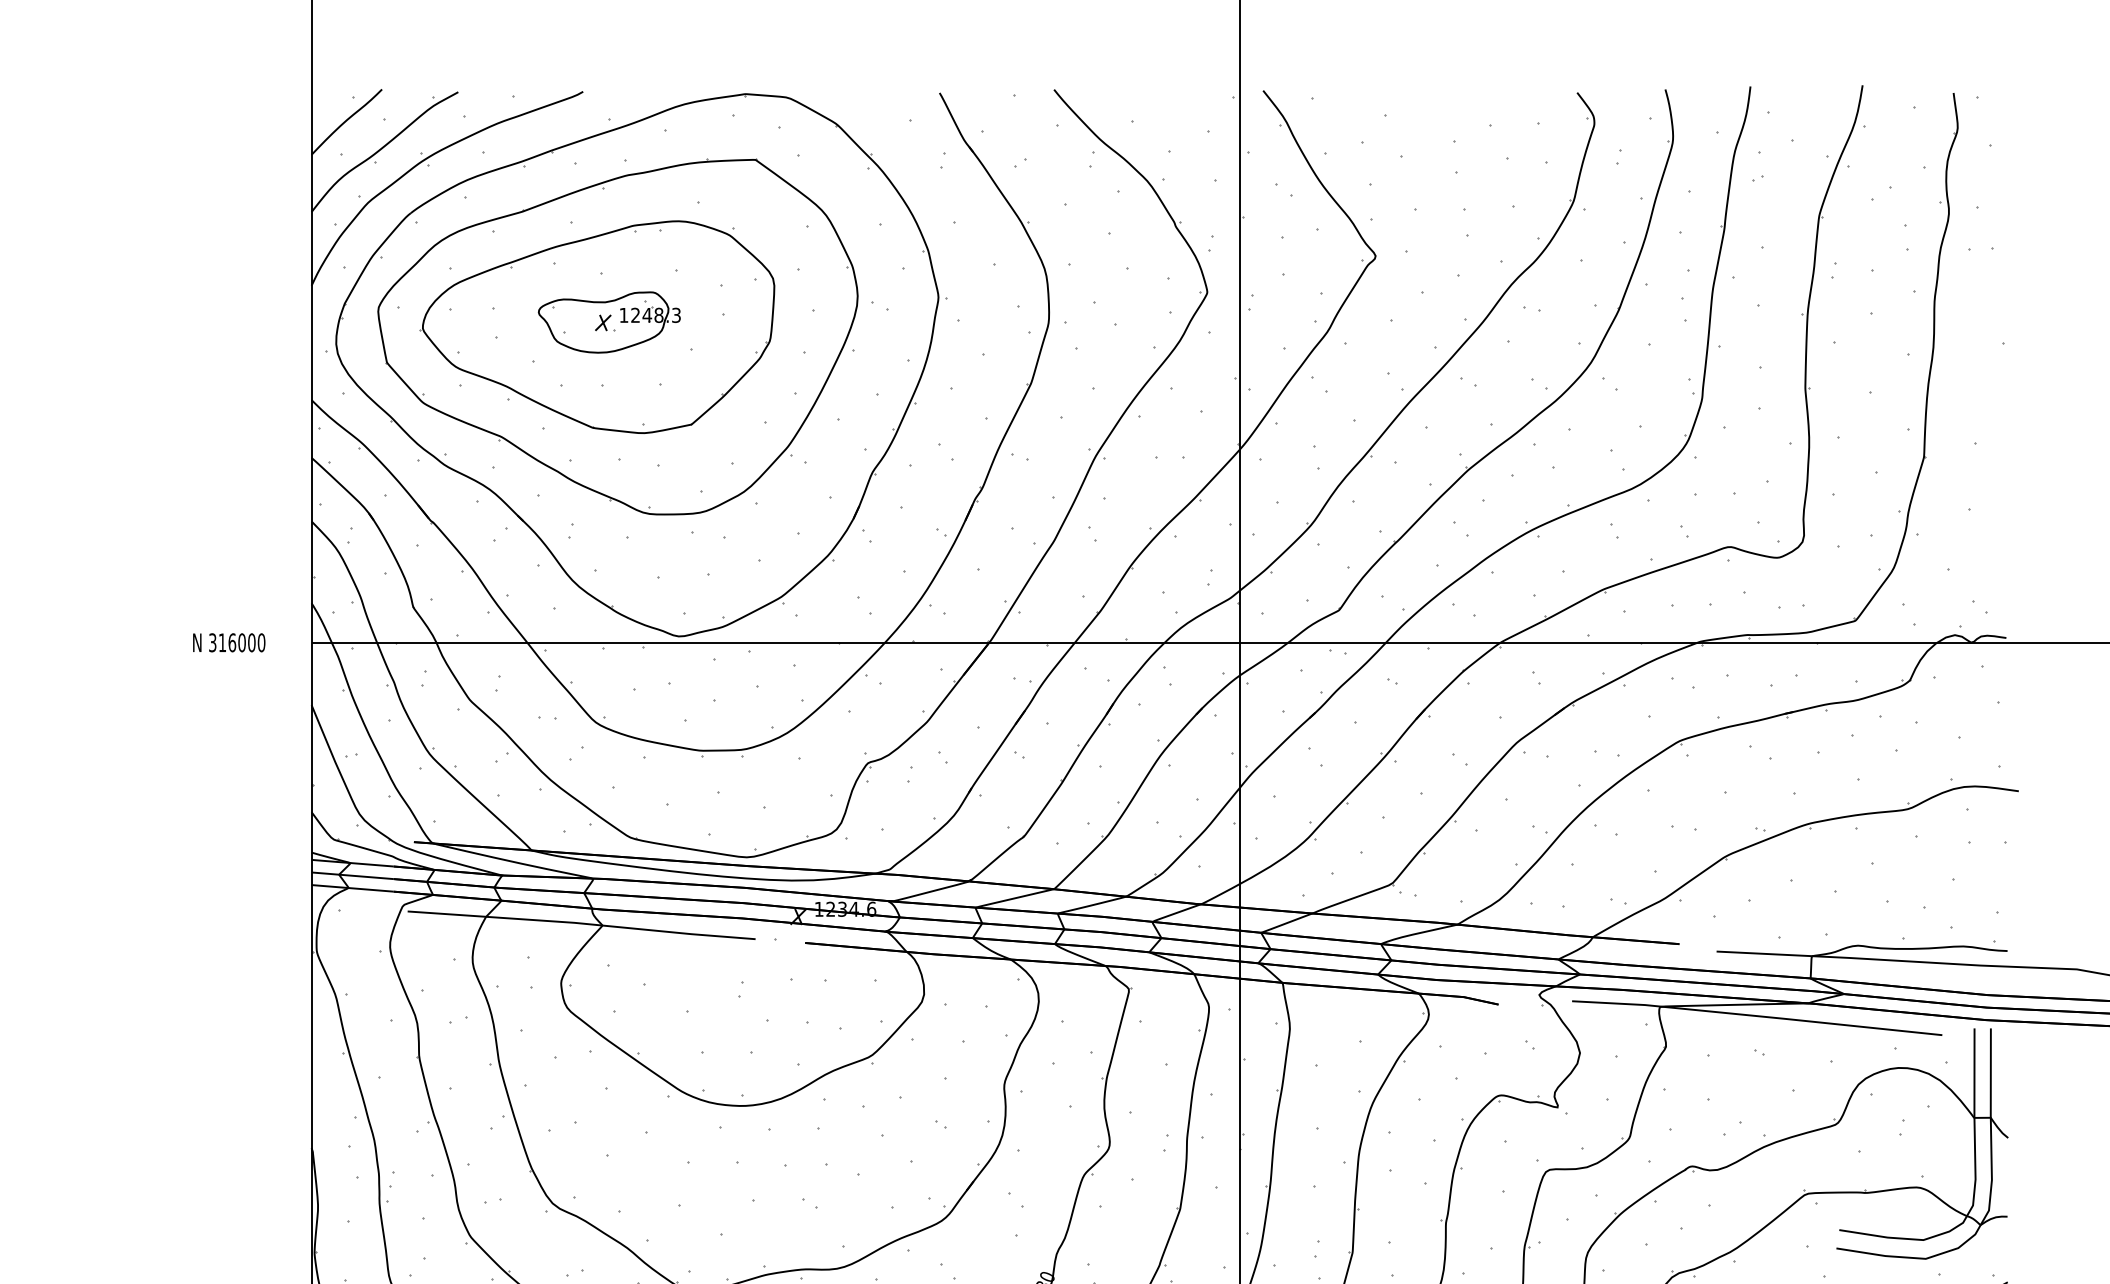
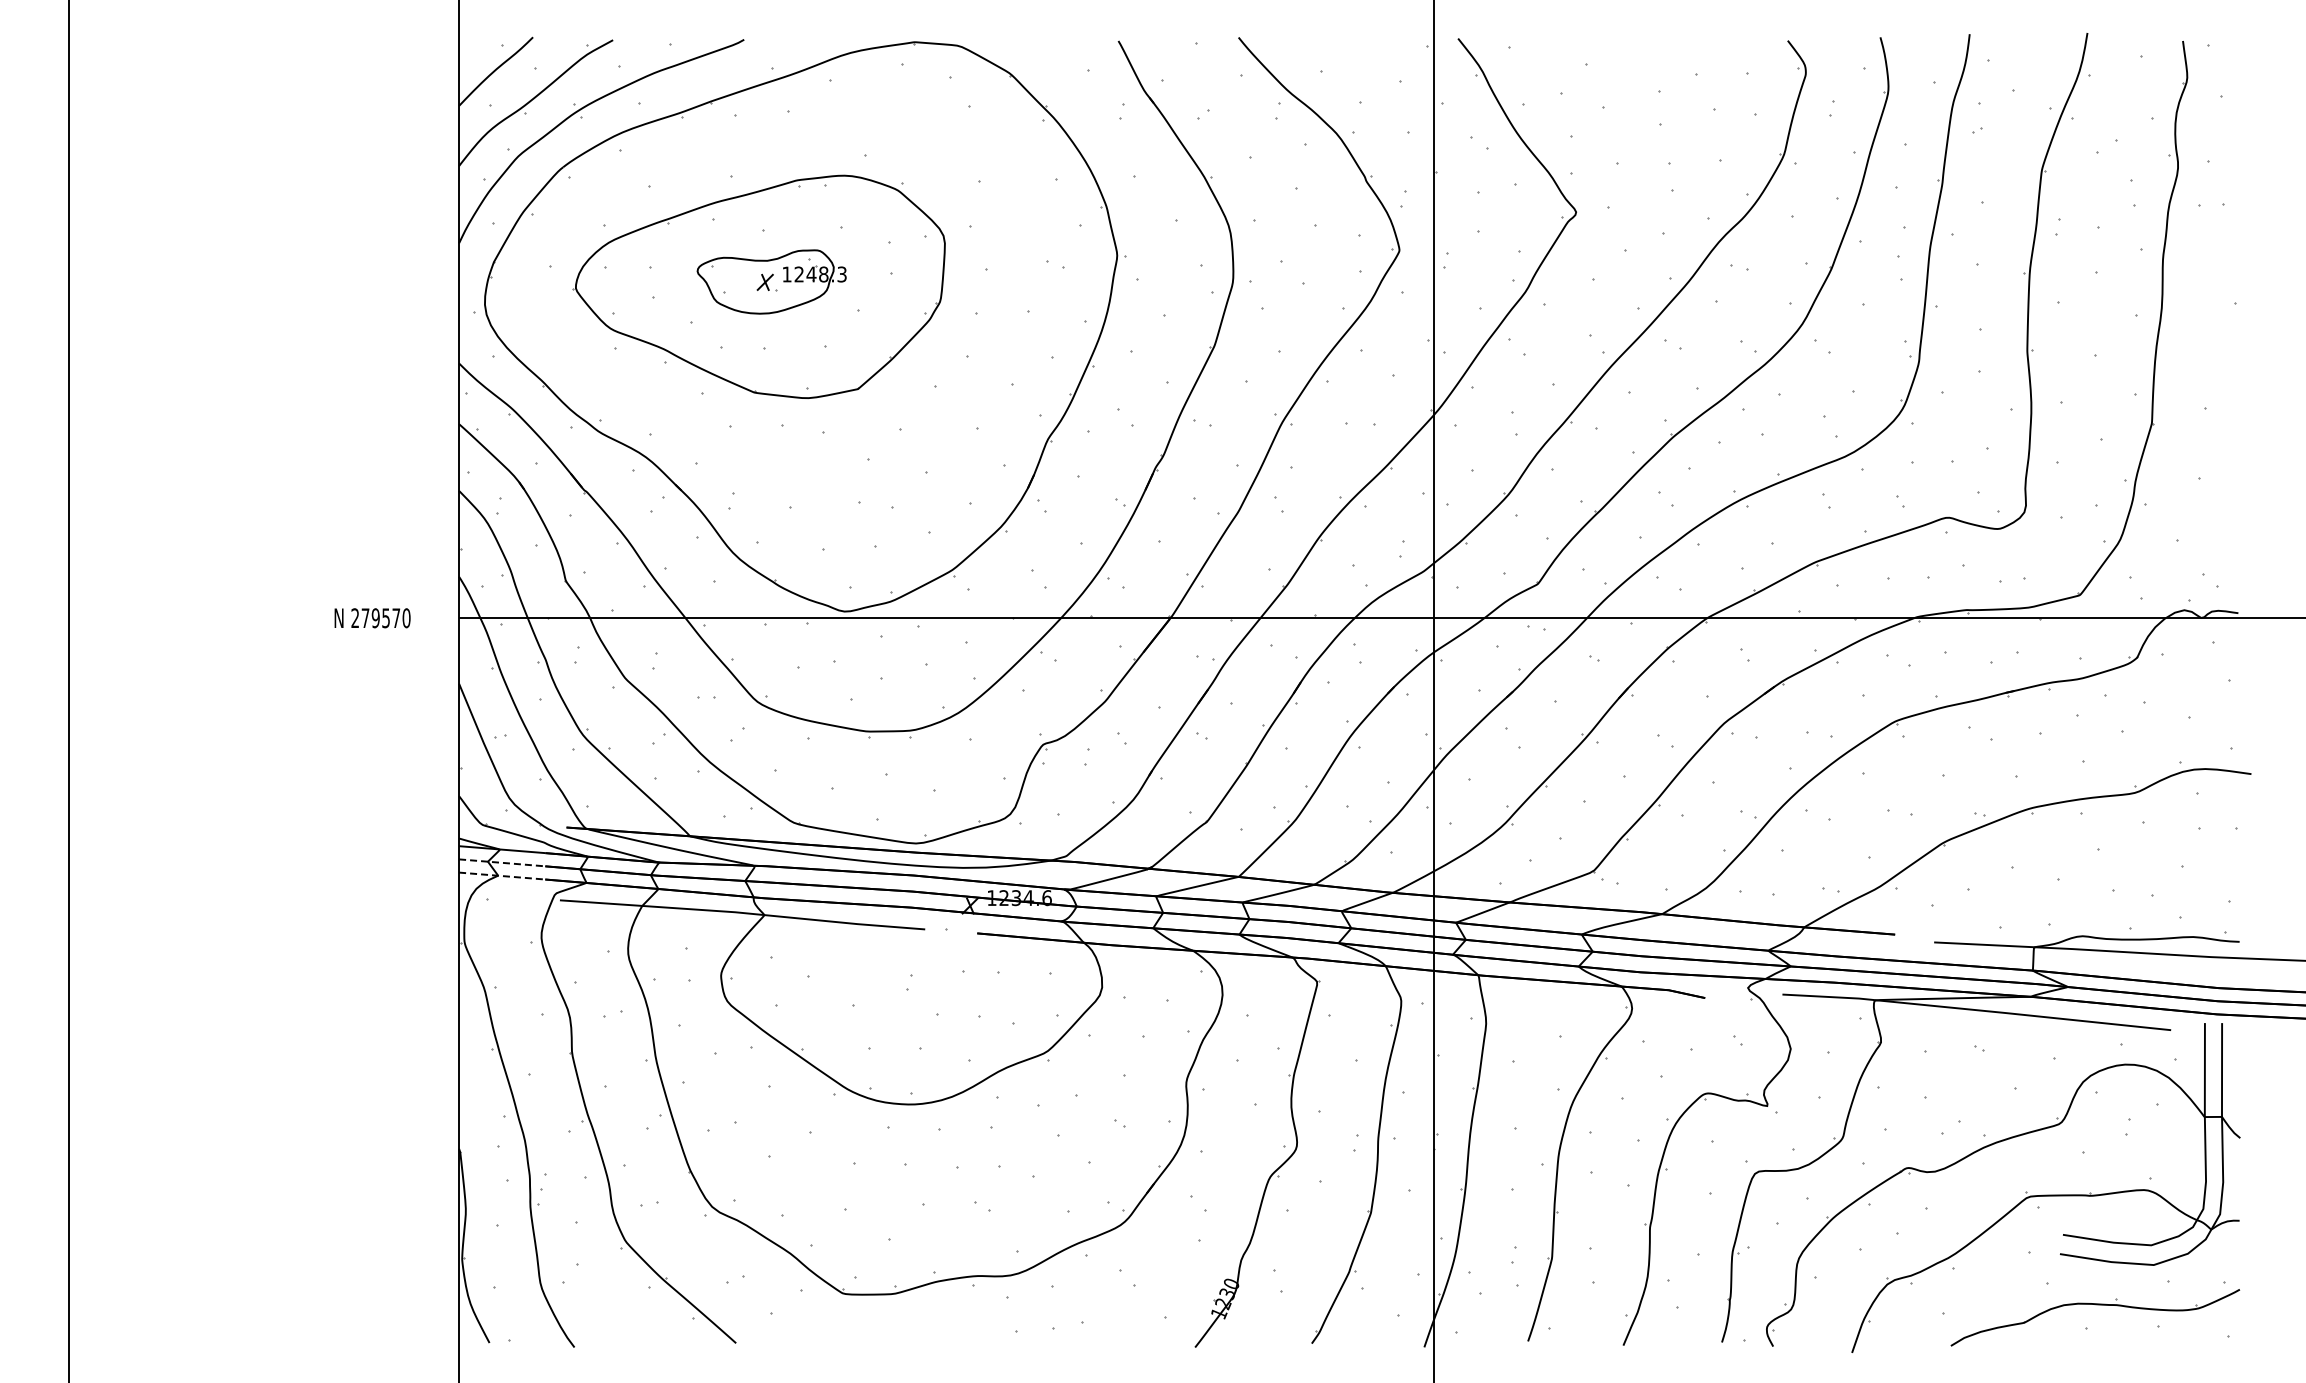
part: (617, 336) -> (780, 296), removed
text: (231, 643) -> (375, 618), 316000 -> 279570
line: (352, 875) -> (502, 862), solid -> dashed
line: (353, 888) -> (503, 876), solid -> dashed

